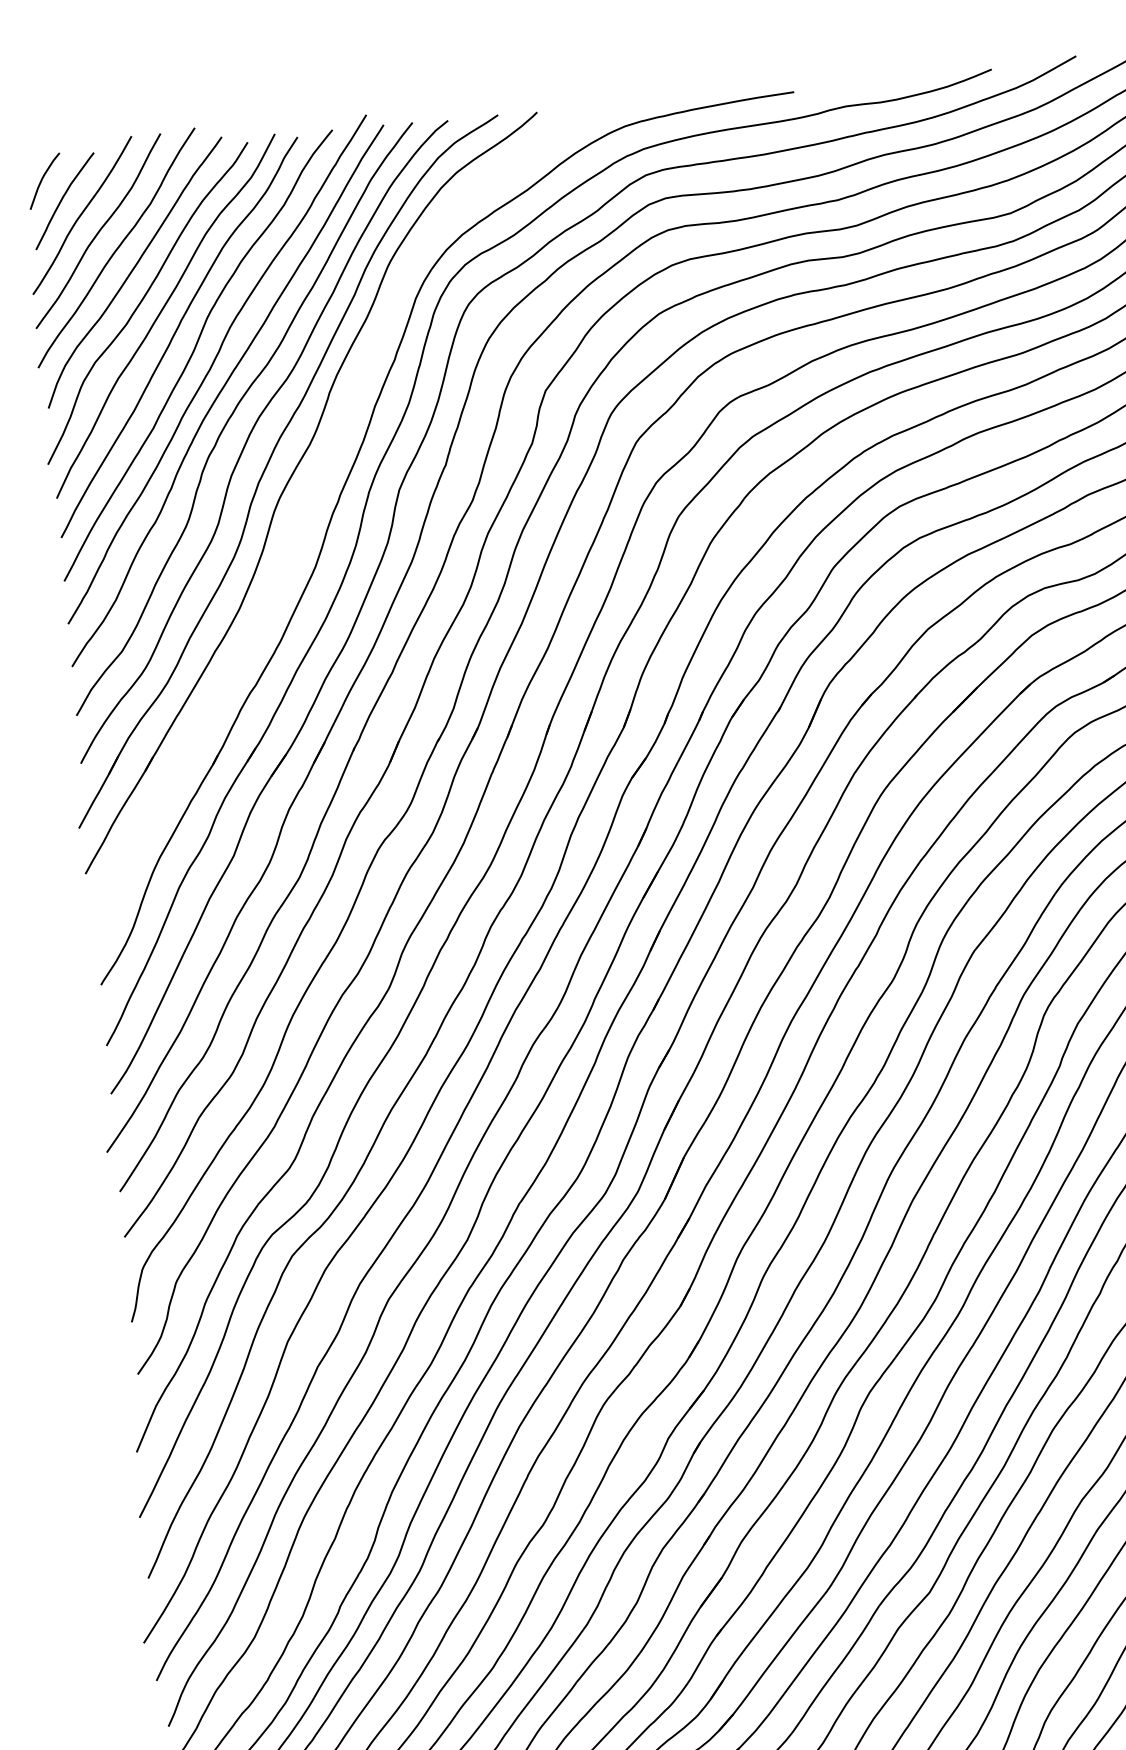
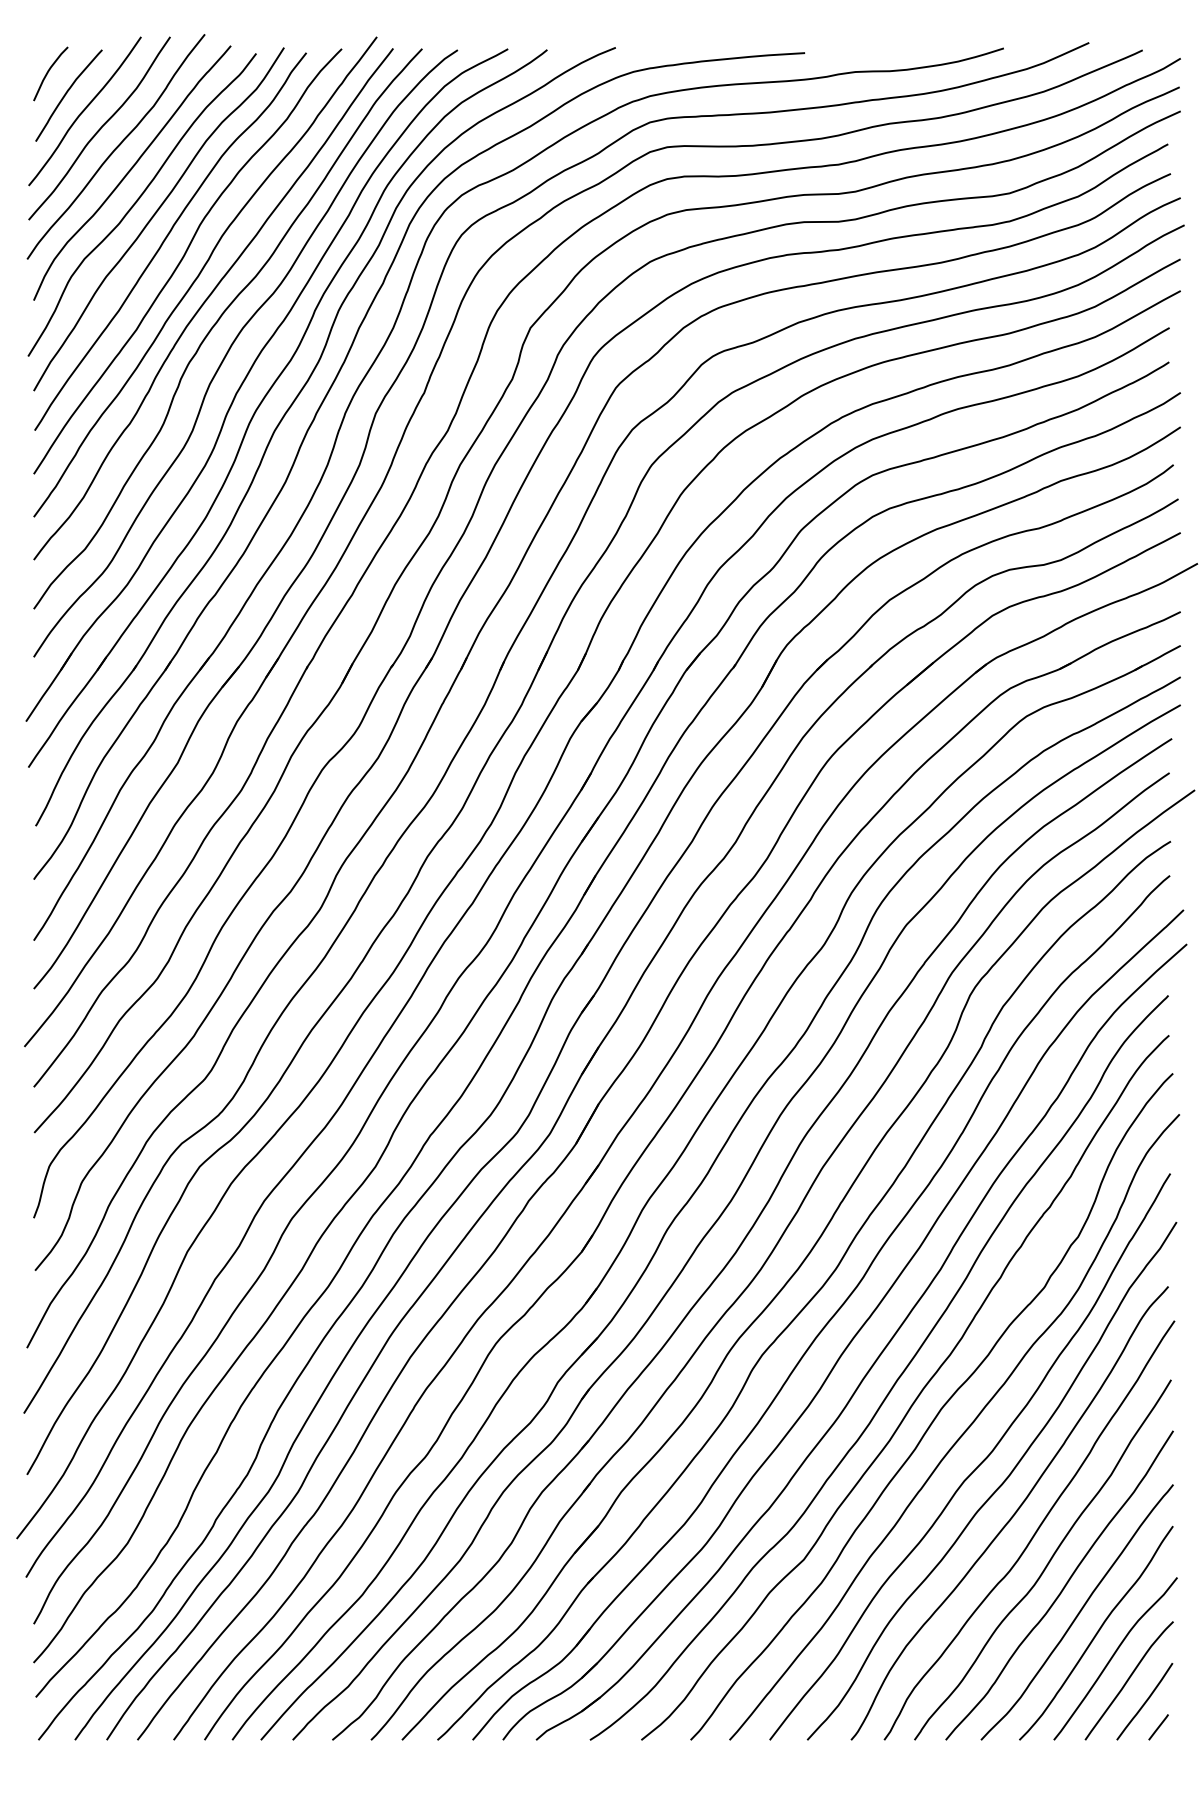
part: (312, 495) -> (288, 411), added

